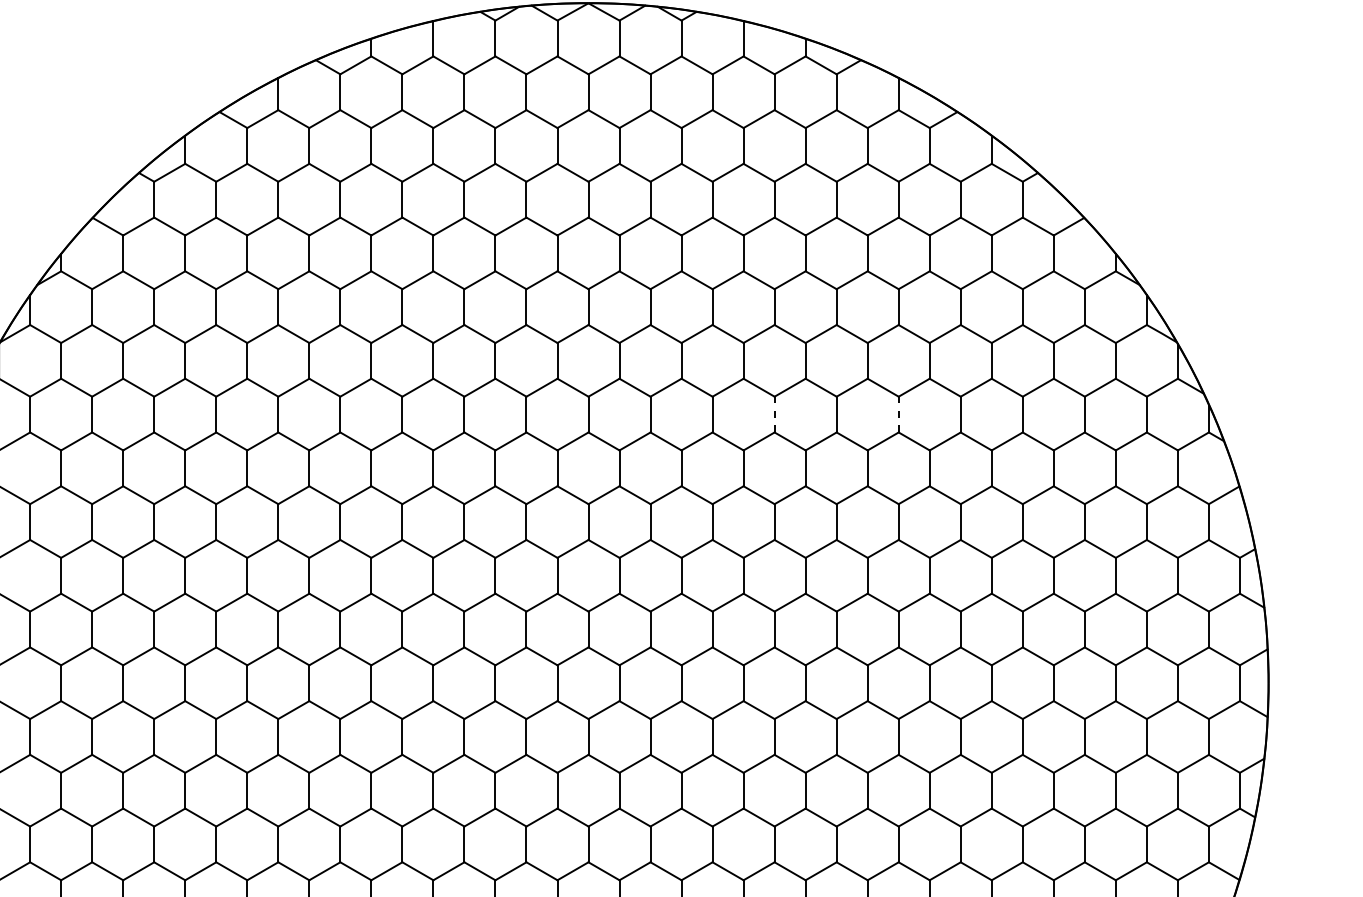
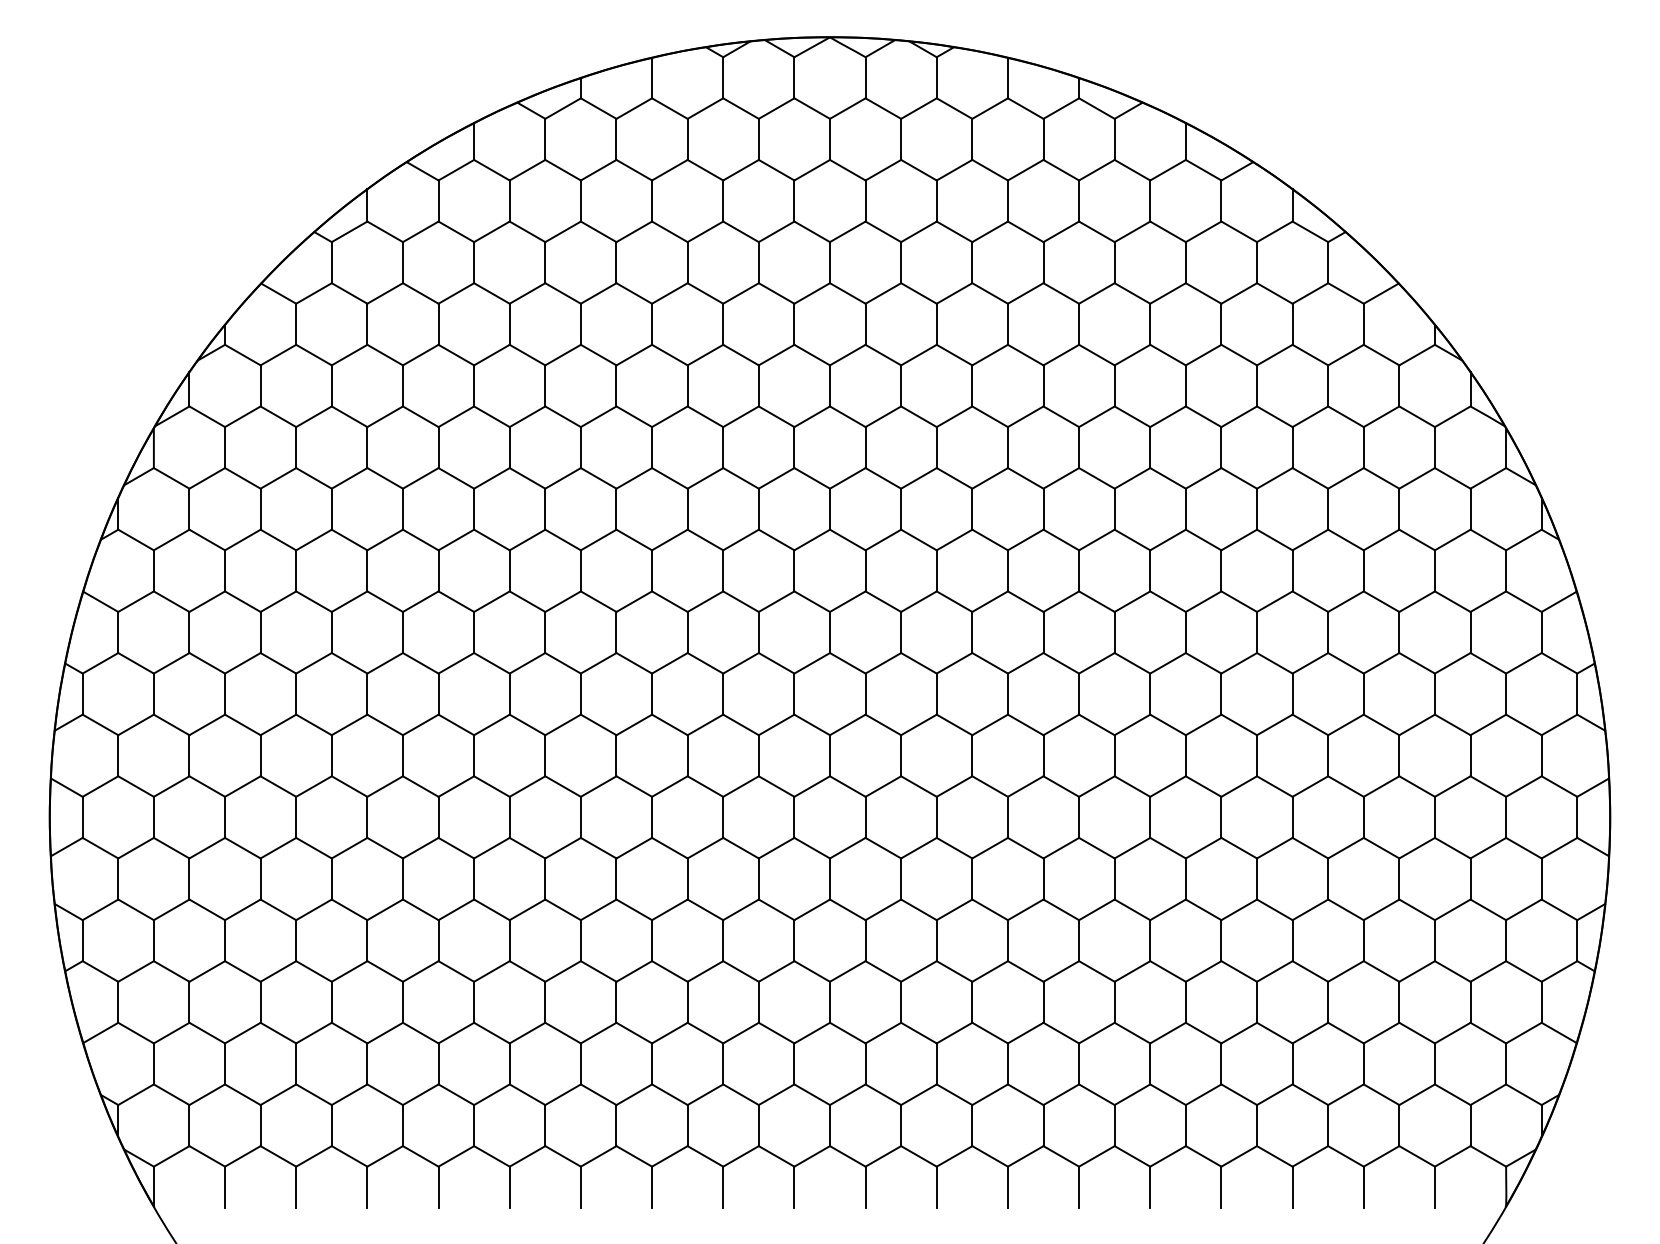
line: (774, 414) -> (1043, 509), dashed -> solid
line: (898, 414) -> (1185, 509), dashed -> solid

